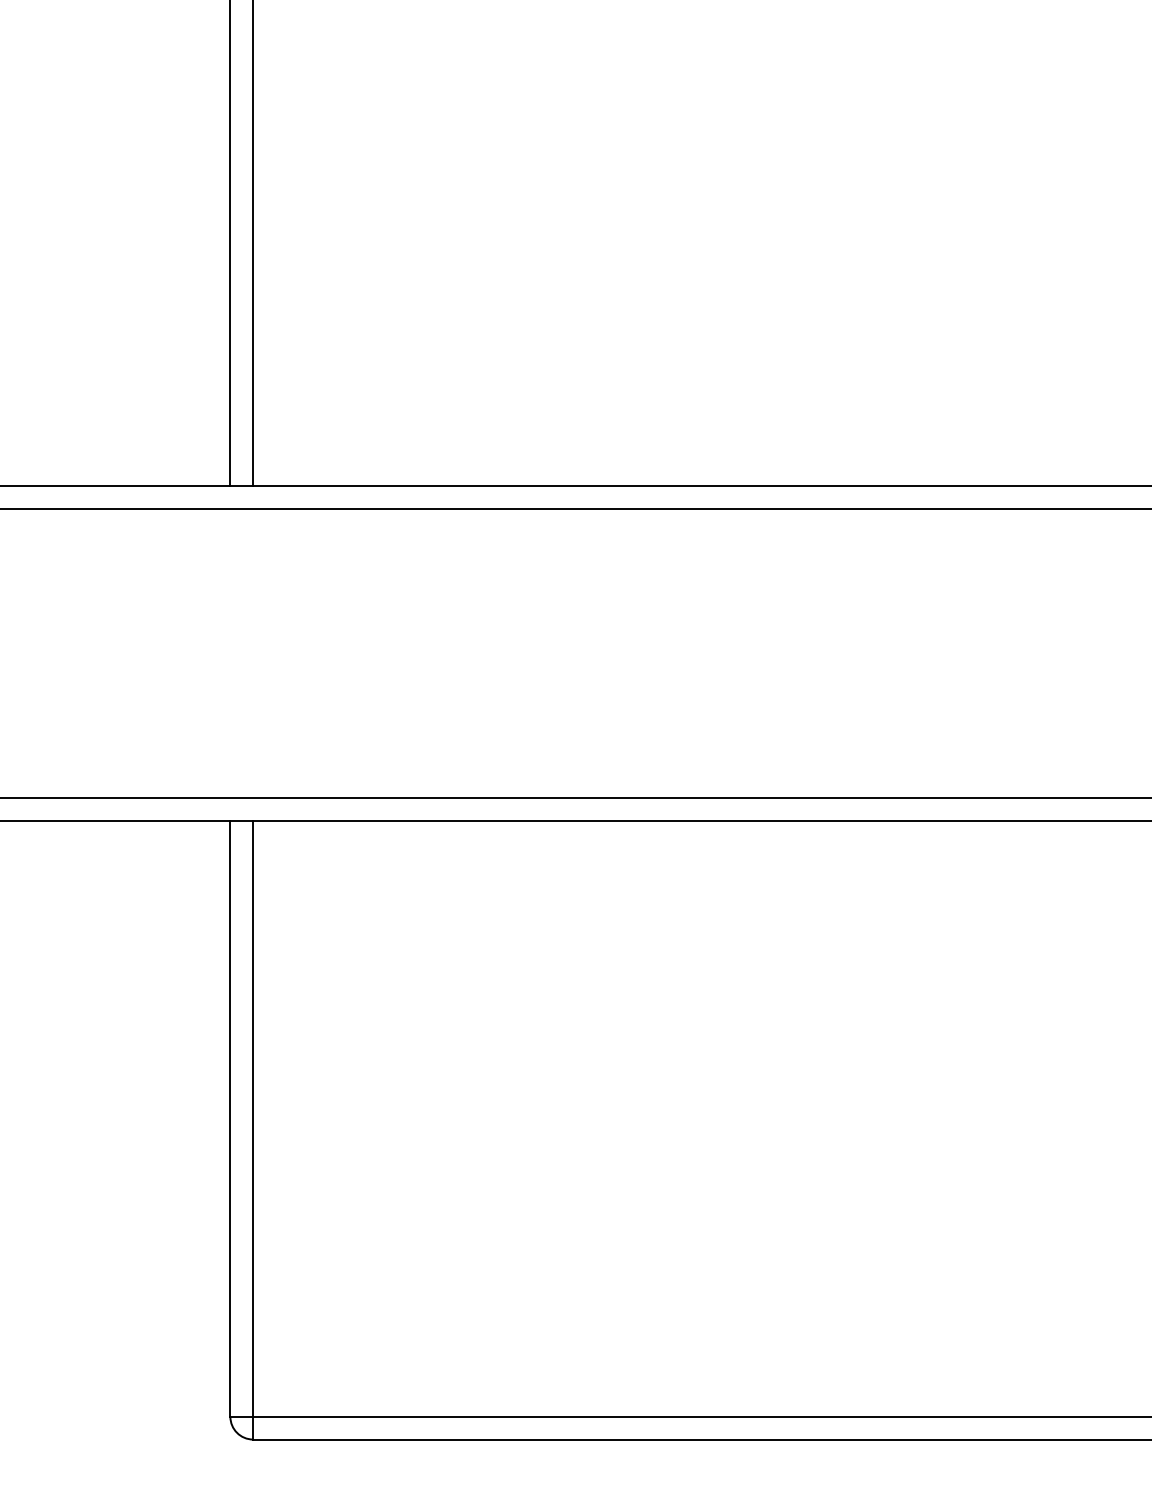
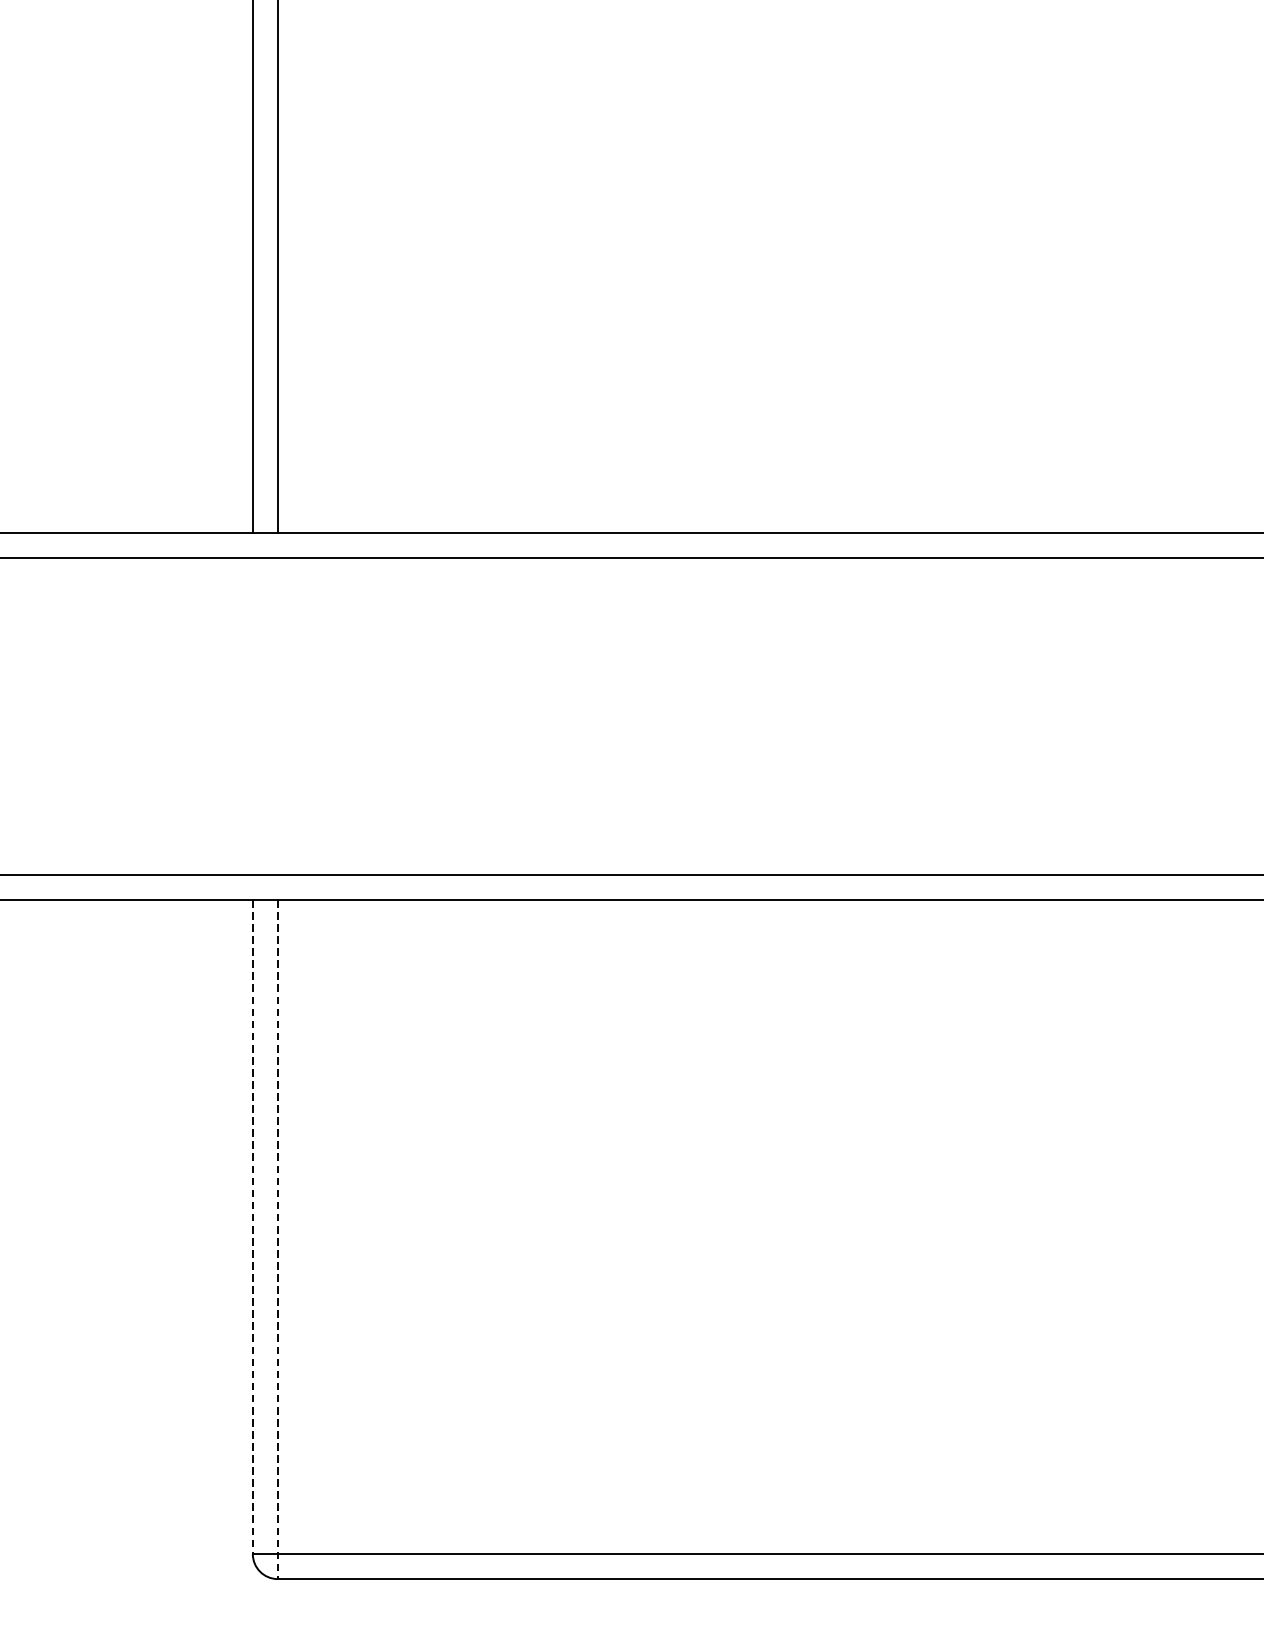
line: (230, 1119) -> (252, 1227), solid -> dashed
line: (253, 1130) -> (278, 1240), solid -> dashed

